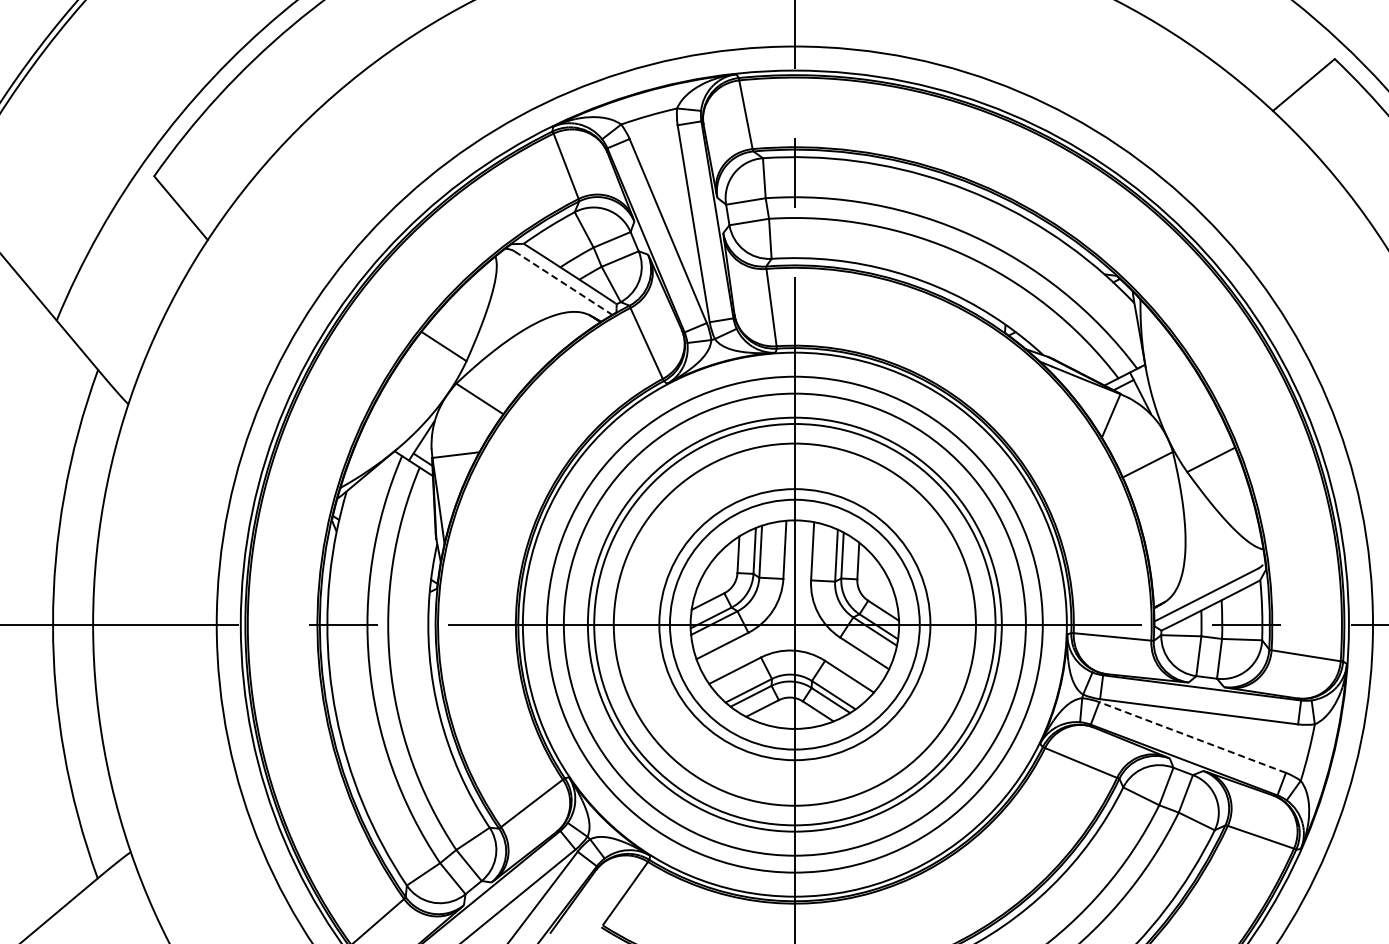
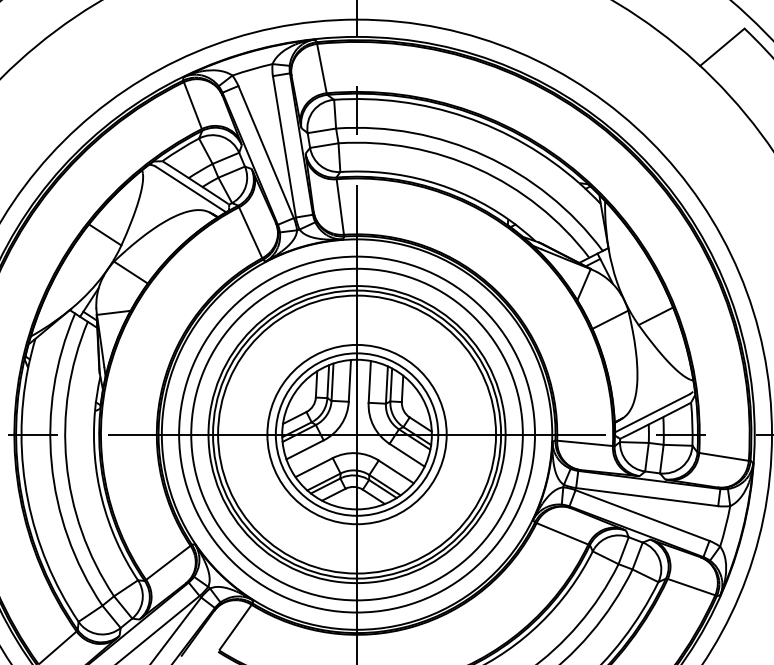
line: (563, 283) -> (190, 189), dashed -> solid
circle: (794, 624) -> (356, 434), size x0.62
circle: (794, 624) -> (356, 434), size x1.43
line: (1192, 737) -> (642, 515), dashed -> solid

